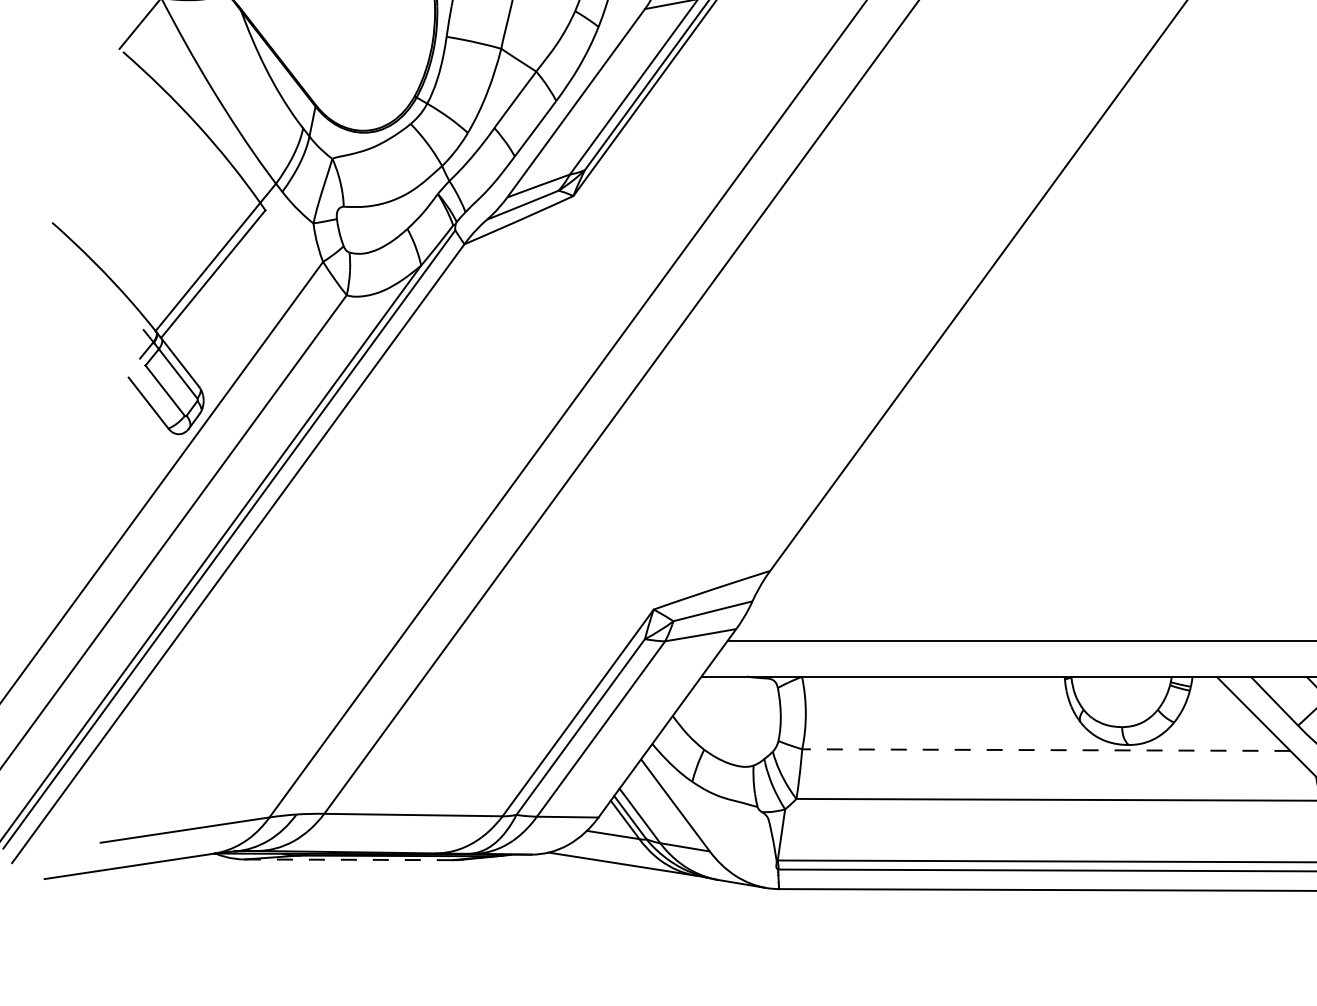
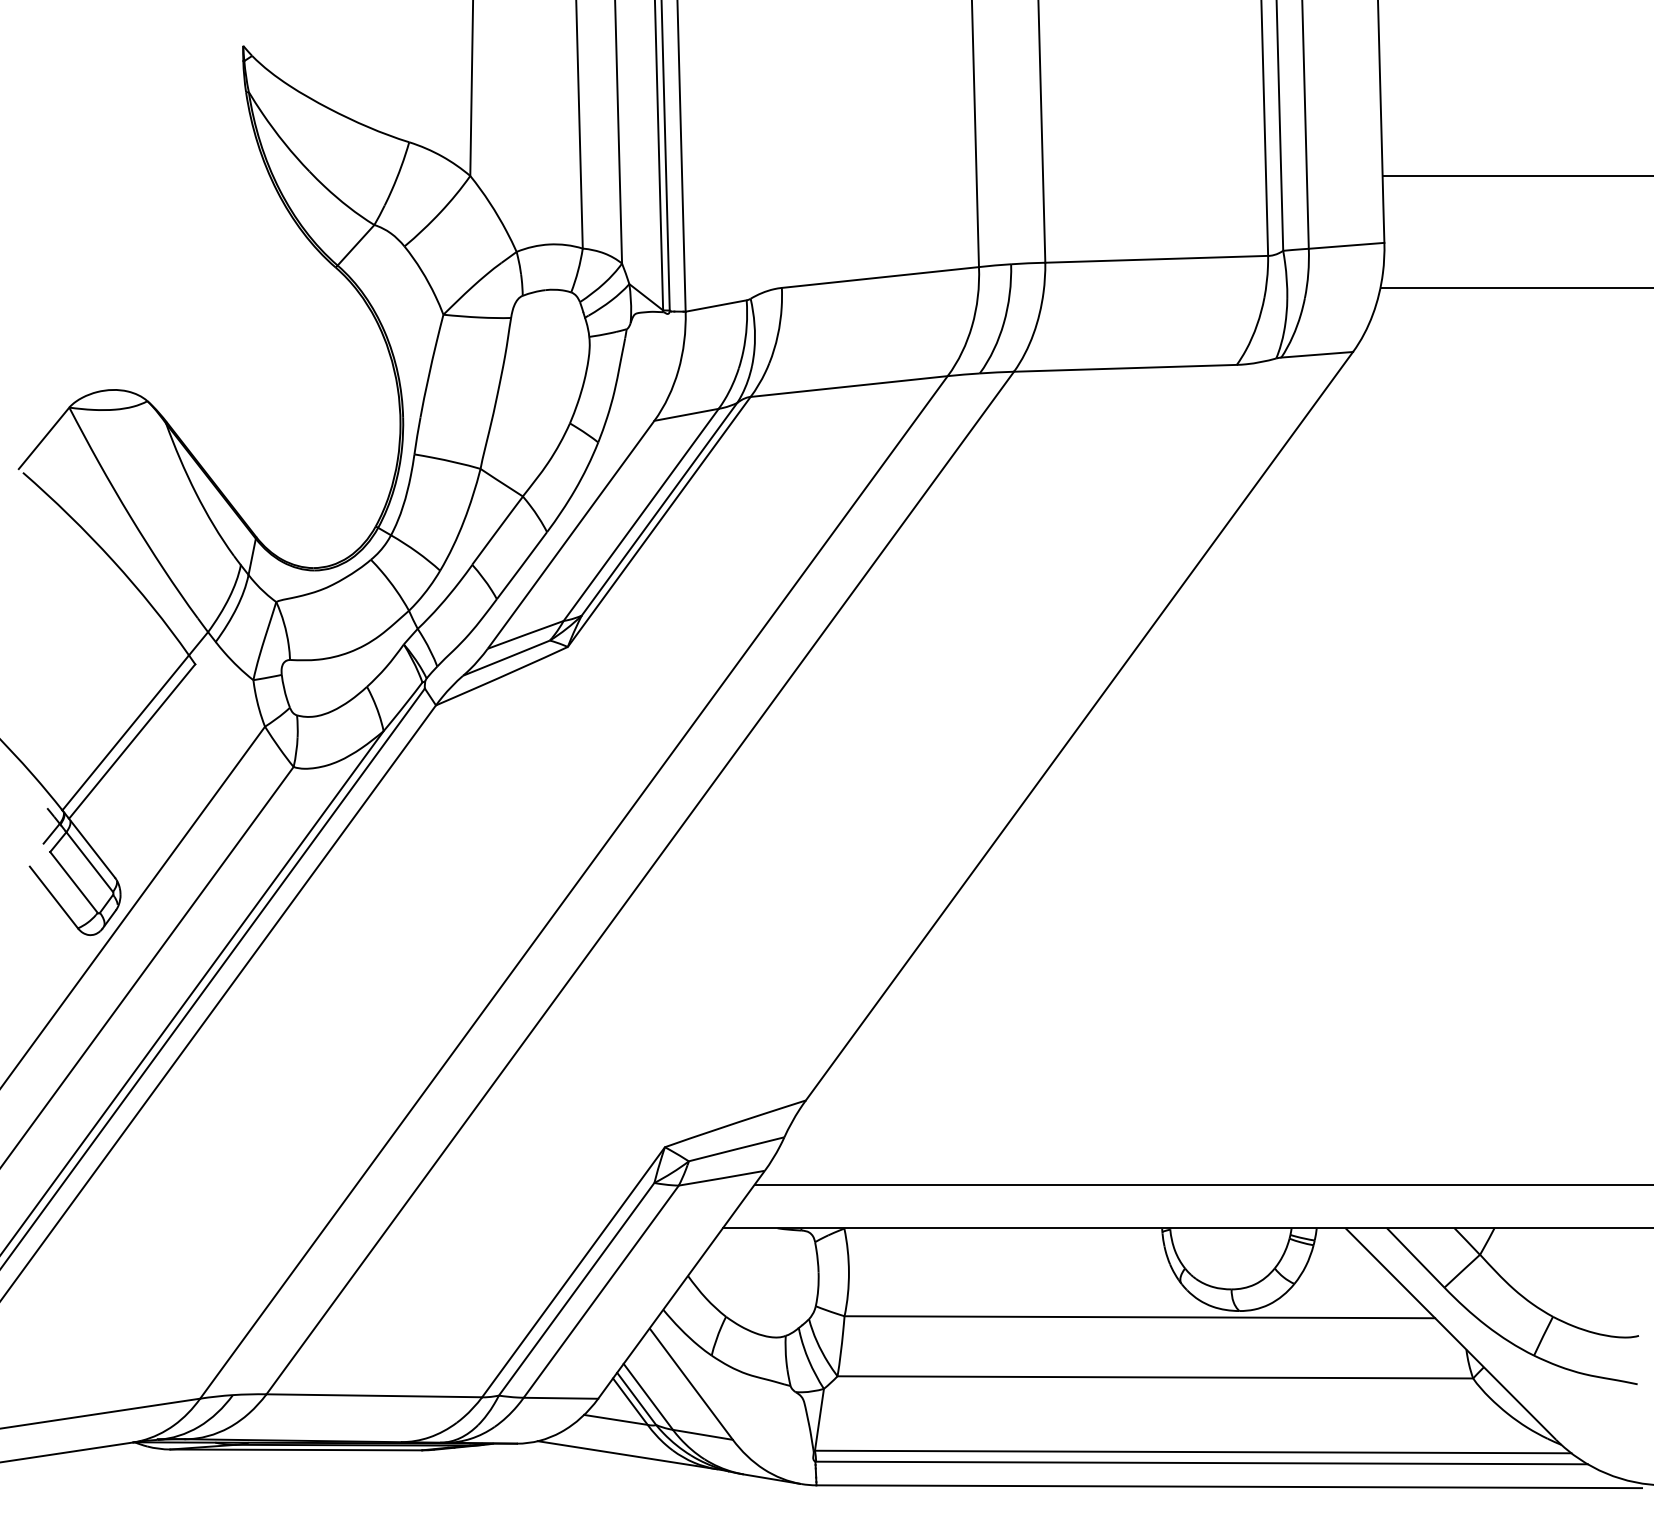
line: (1046, 750) -> (1139, 1317), dashed -> solid
line: (349, 859) -> (296, 1449), dashed -> solid

